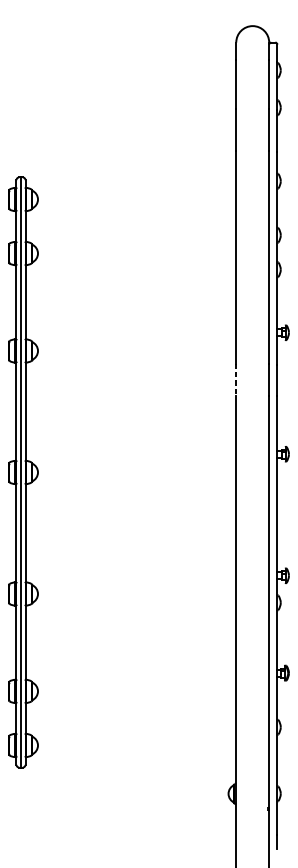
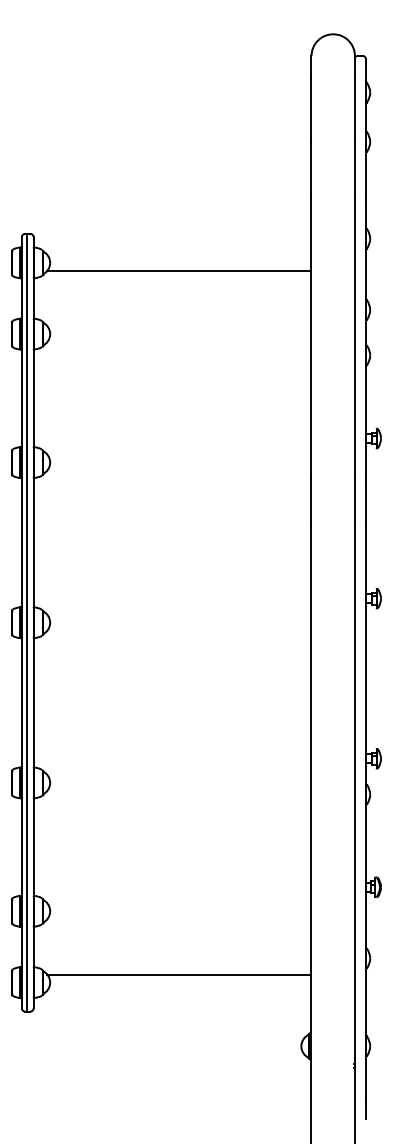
line: (136, 206) -> (179, 271), added
line: (236, 380) -> (311, 501), dashed -> solid
line: (136, 739) -> (179, 974), added

